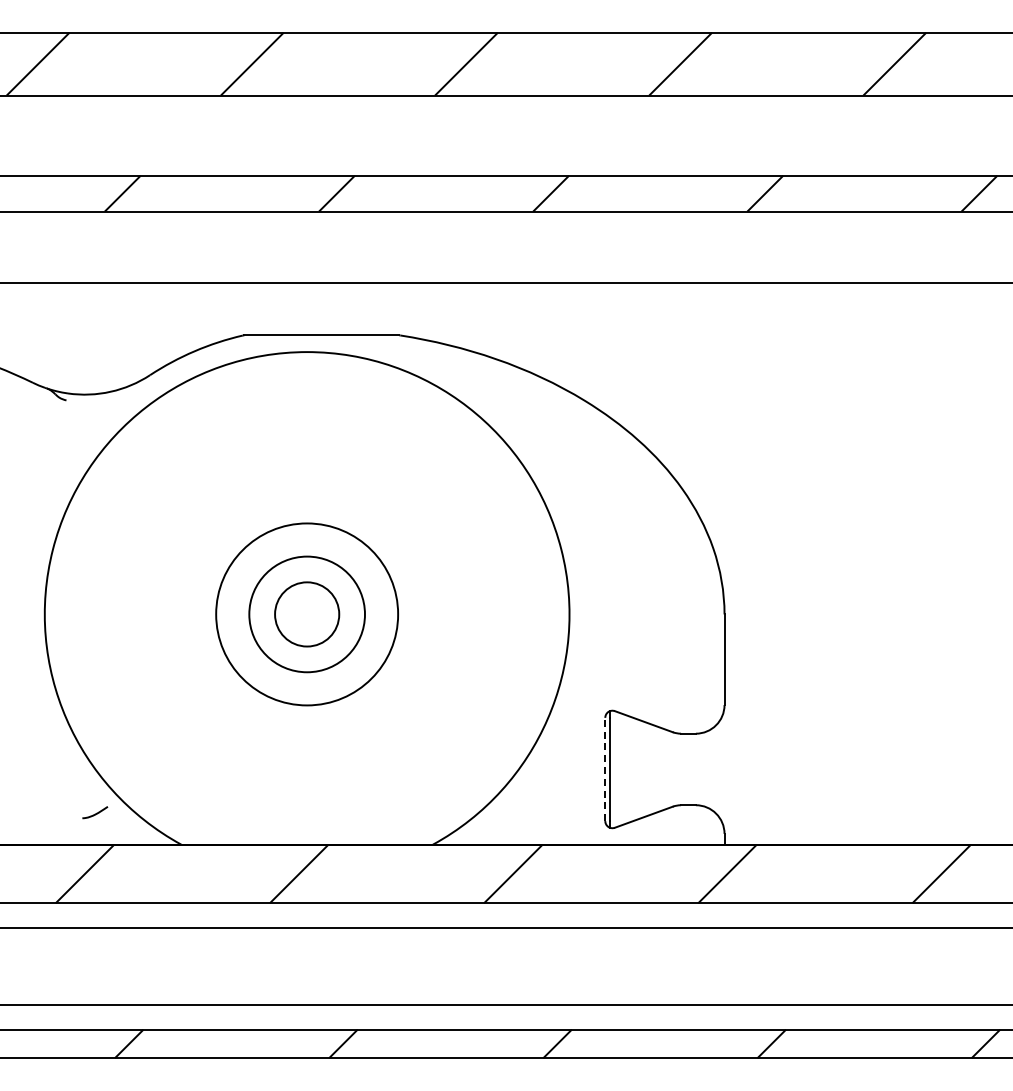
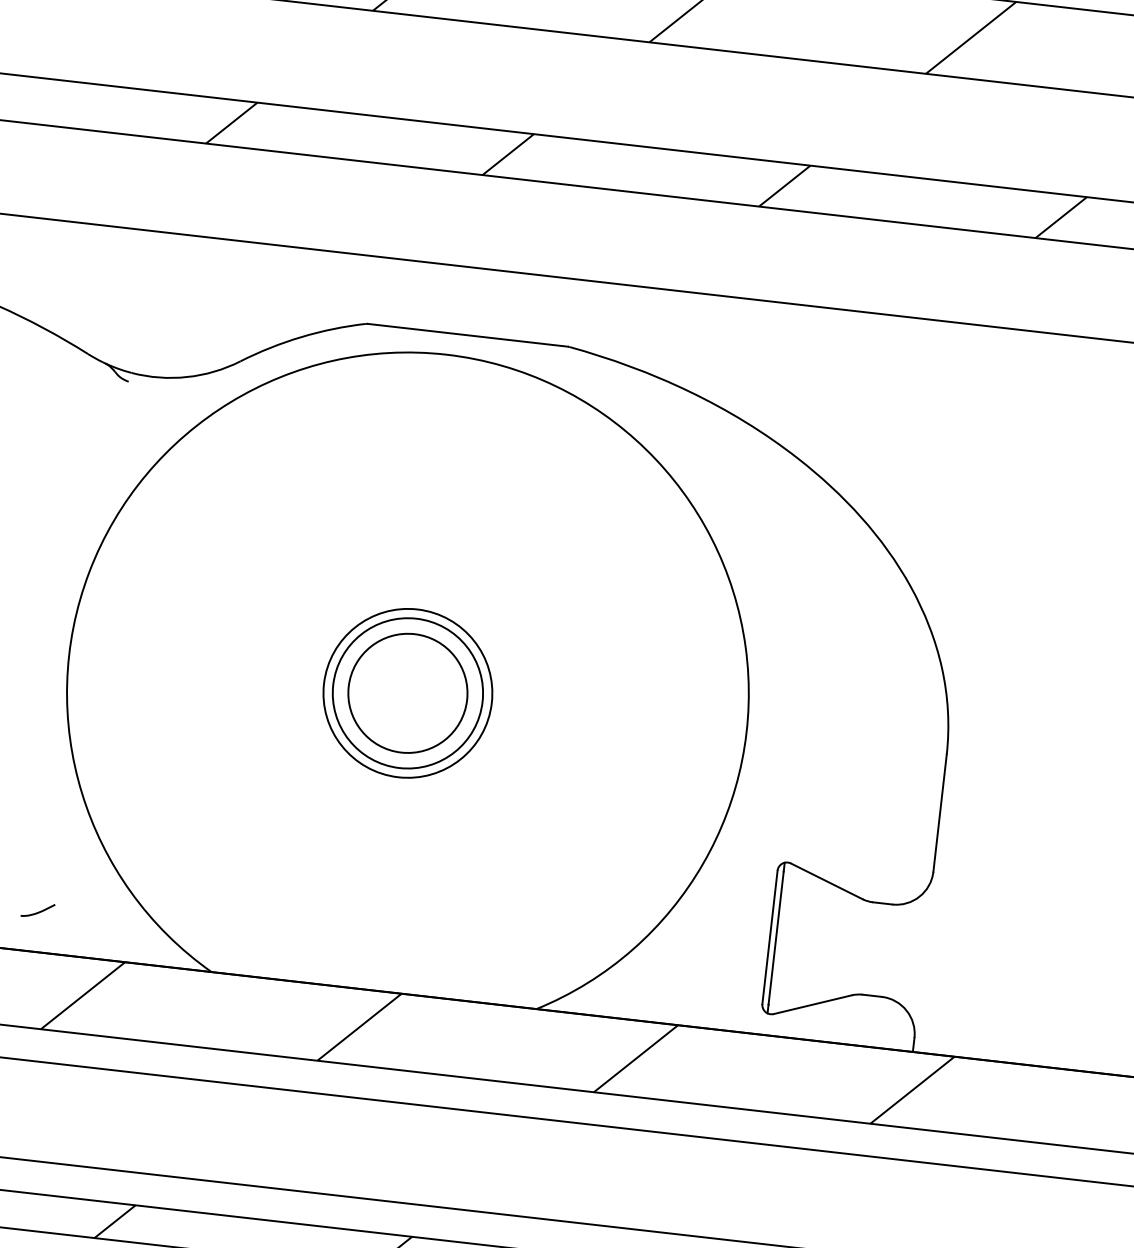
circle: (307, 614) -> (408, 693), size x0.71
circle: (307, 614) -> (408, 693), size x1.43
line: (605, 769) -> (770, 937), dashed -> solid
curve: (96, 812) -> (39, 910), moved

